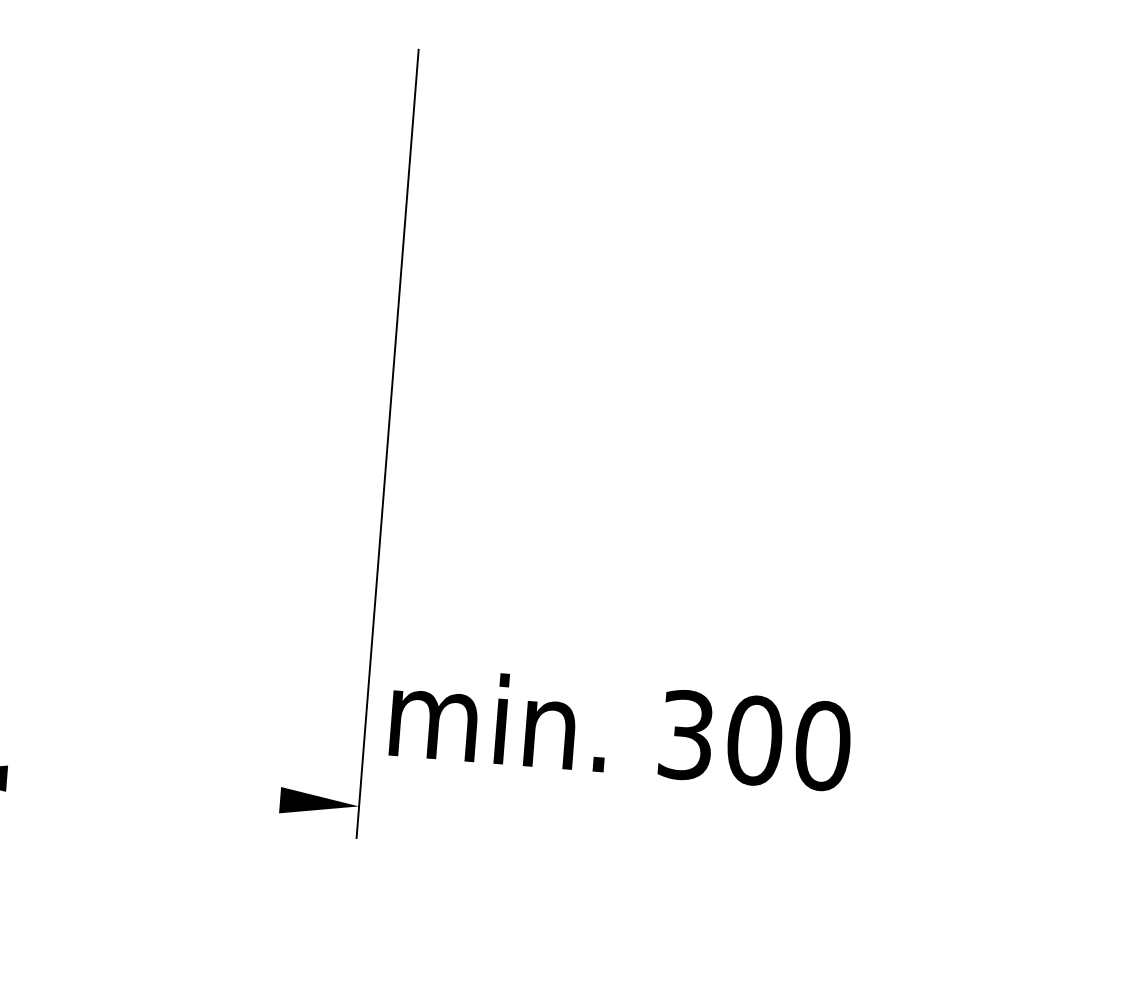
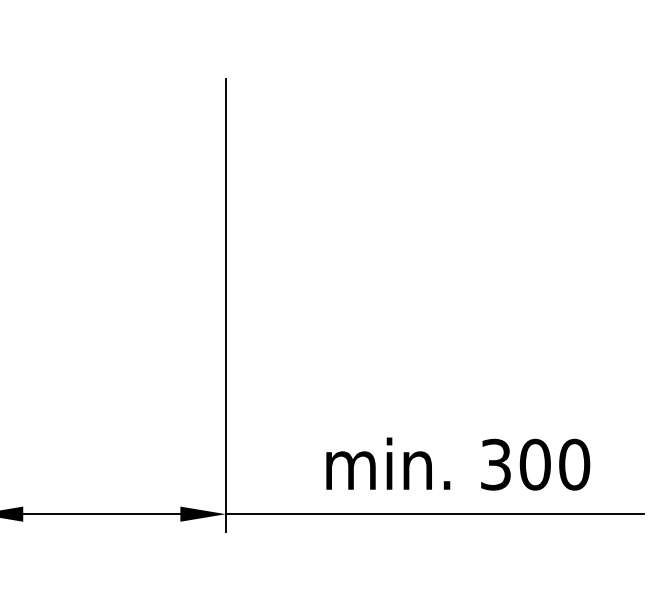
text: (621, 728) -> (458, 463), moved
line: (143, 789) -> (101, 514), added
line: (721, 835) -> (434, 514), added

